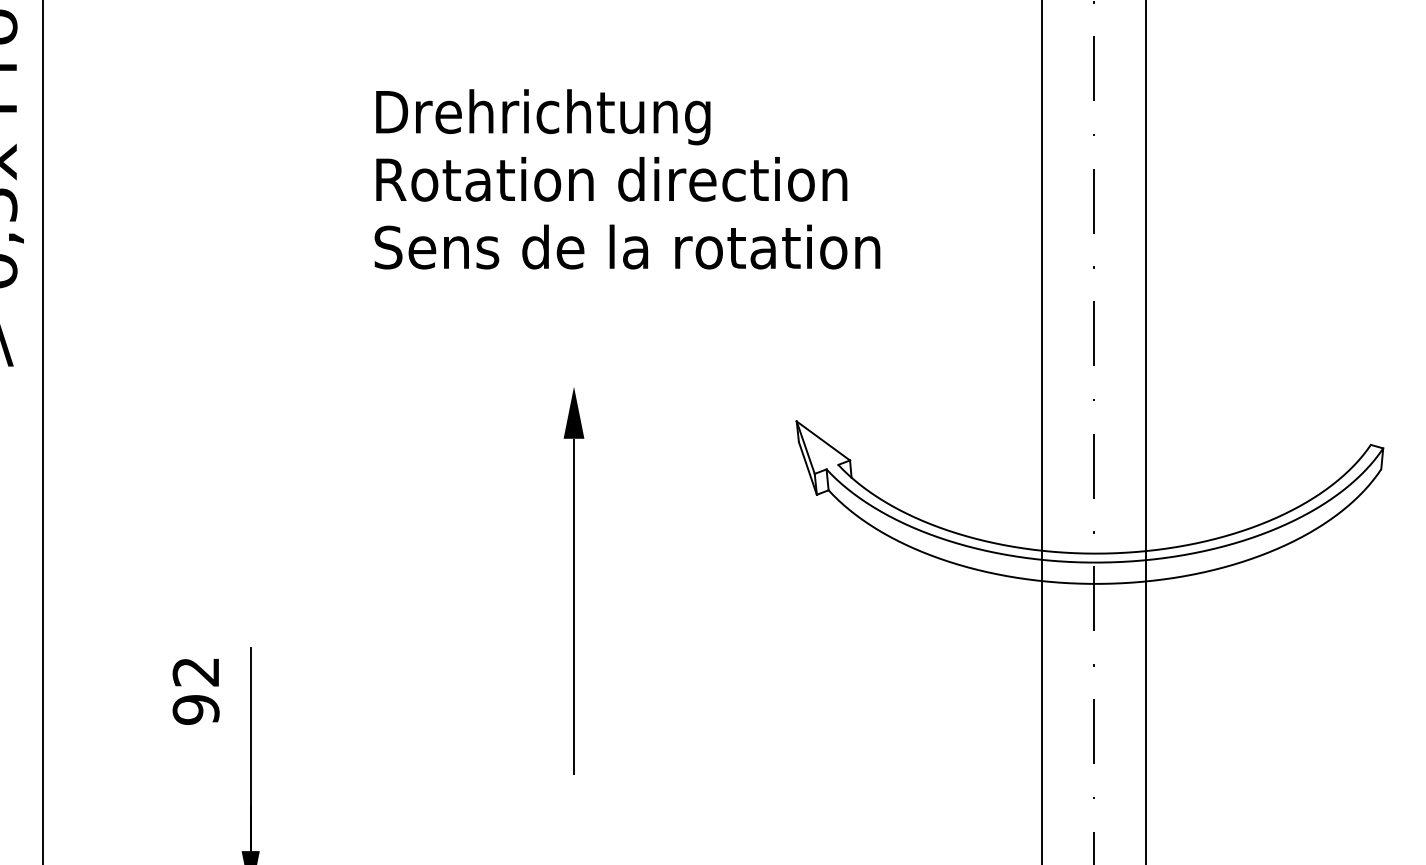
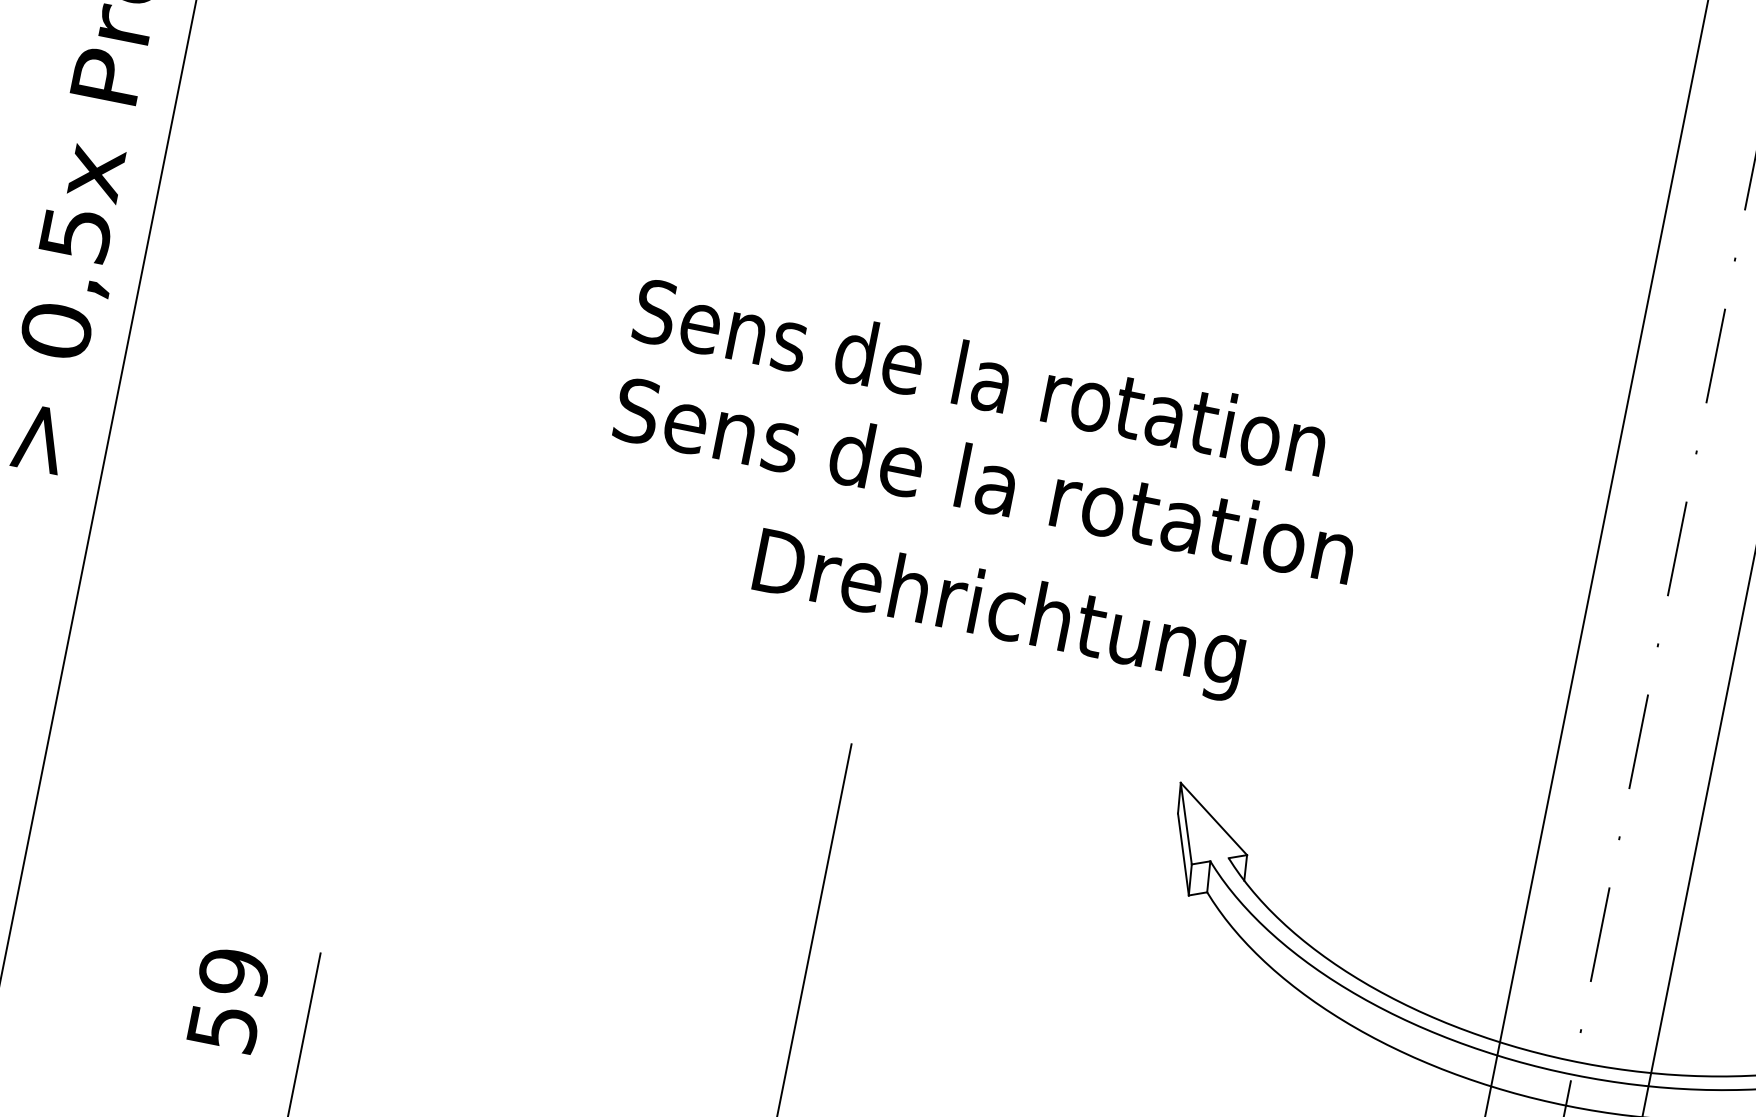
text: (543, 117) -> (999, 615), moved
text: (610, 179) -> (980, 376), Rotation direction -> Sens de la rotation
fill: (573, 412) -> (858, 704), removed
text: (195, 690) -> (227, 999), 92 -> 59

